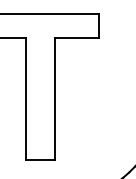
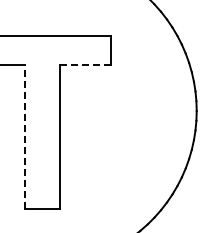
line: (76, 37) -> (85, 64), solid -> dashed
line: (25, 98) -> (24, 136), solid -> dashed

